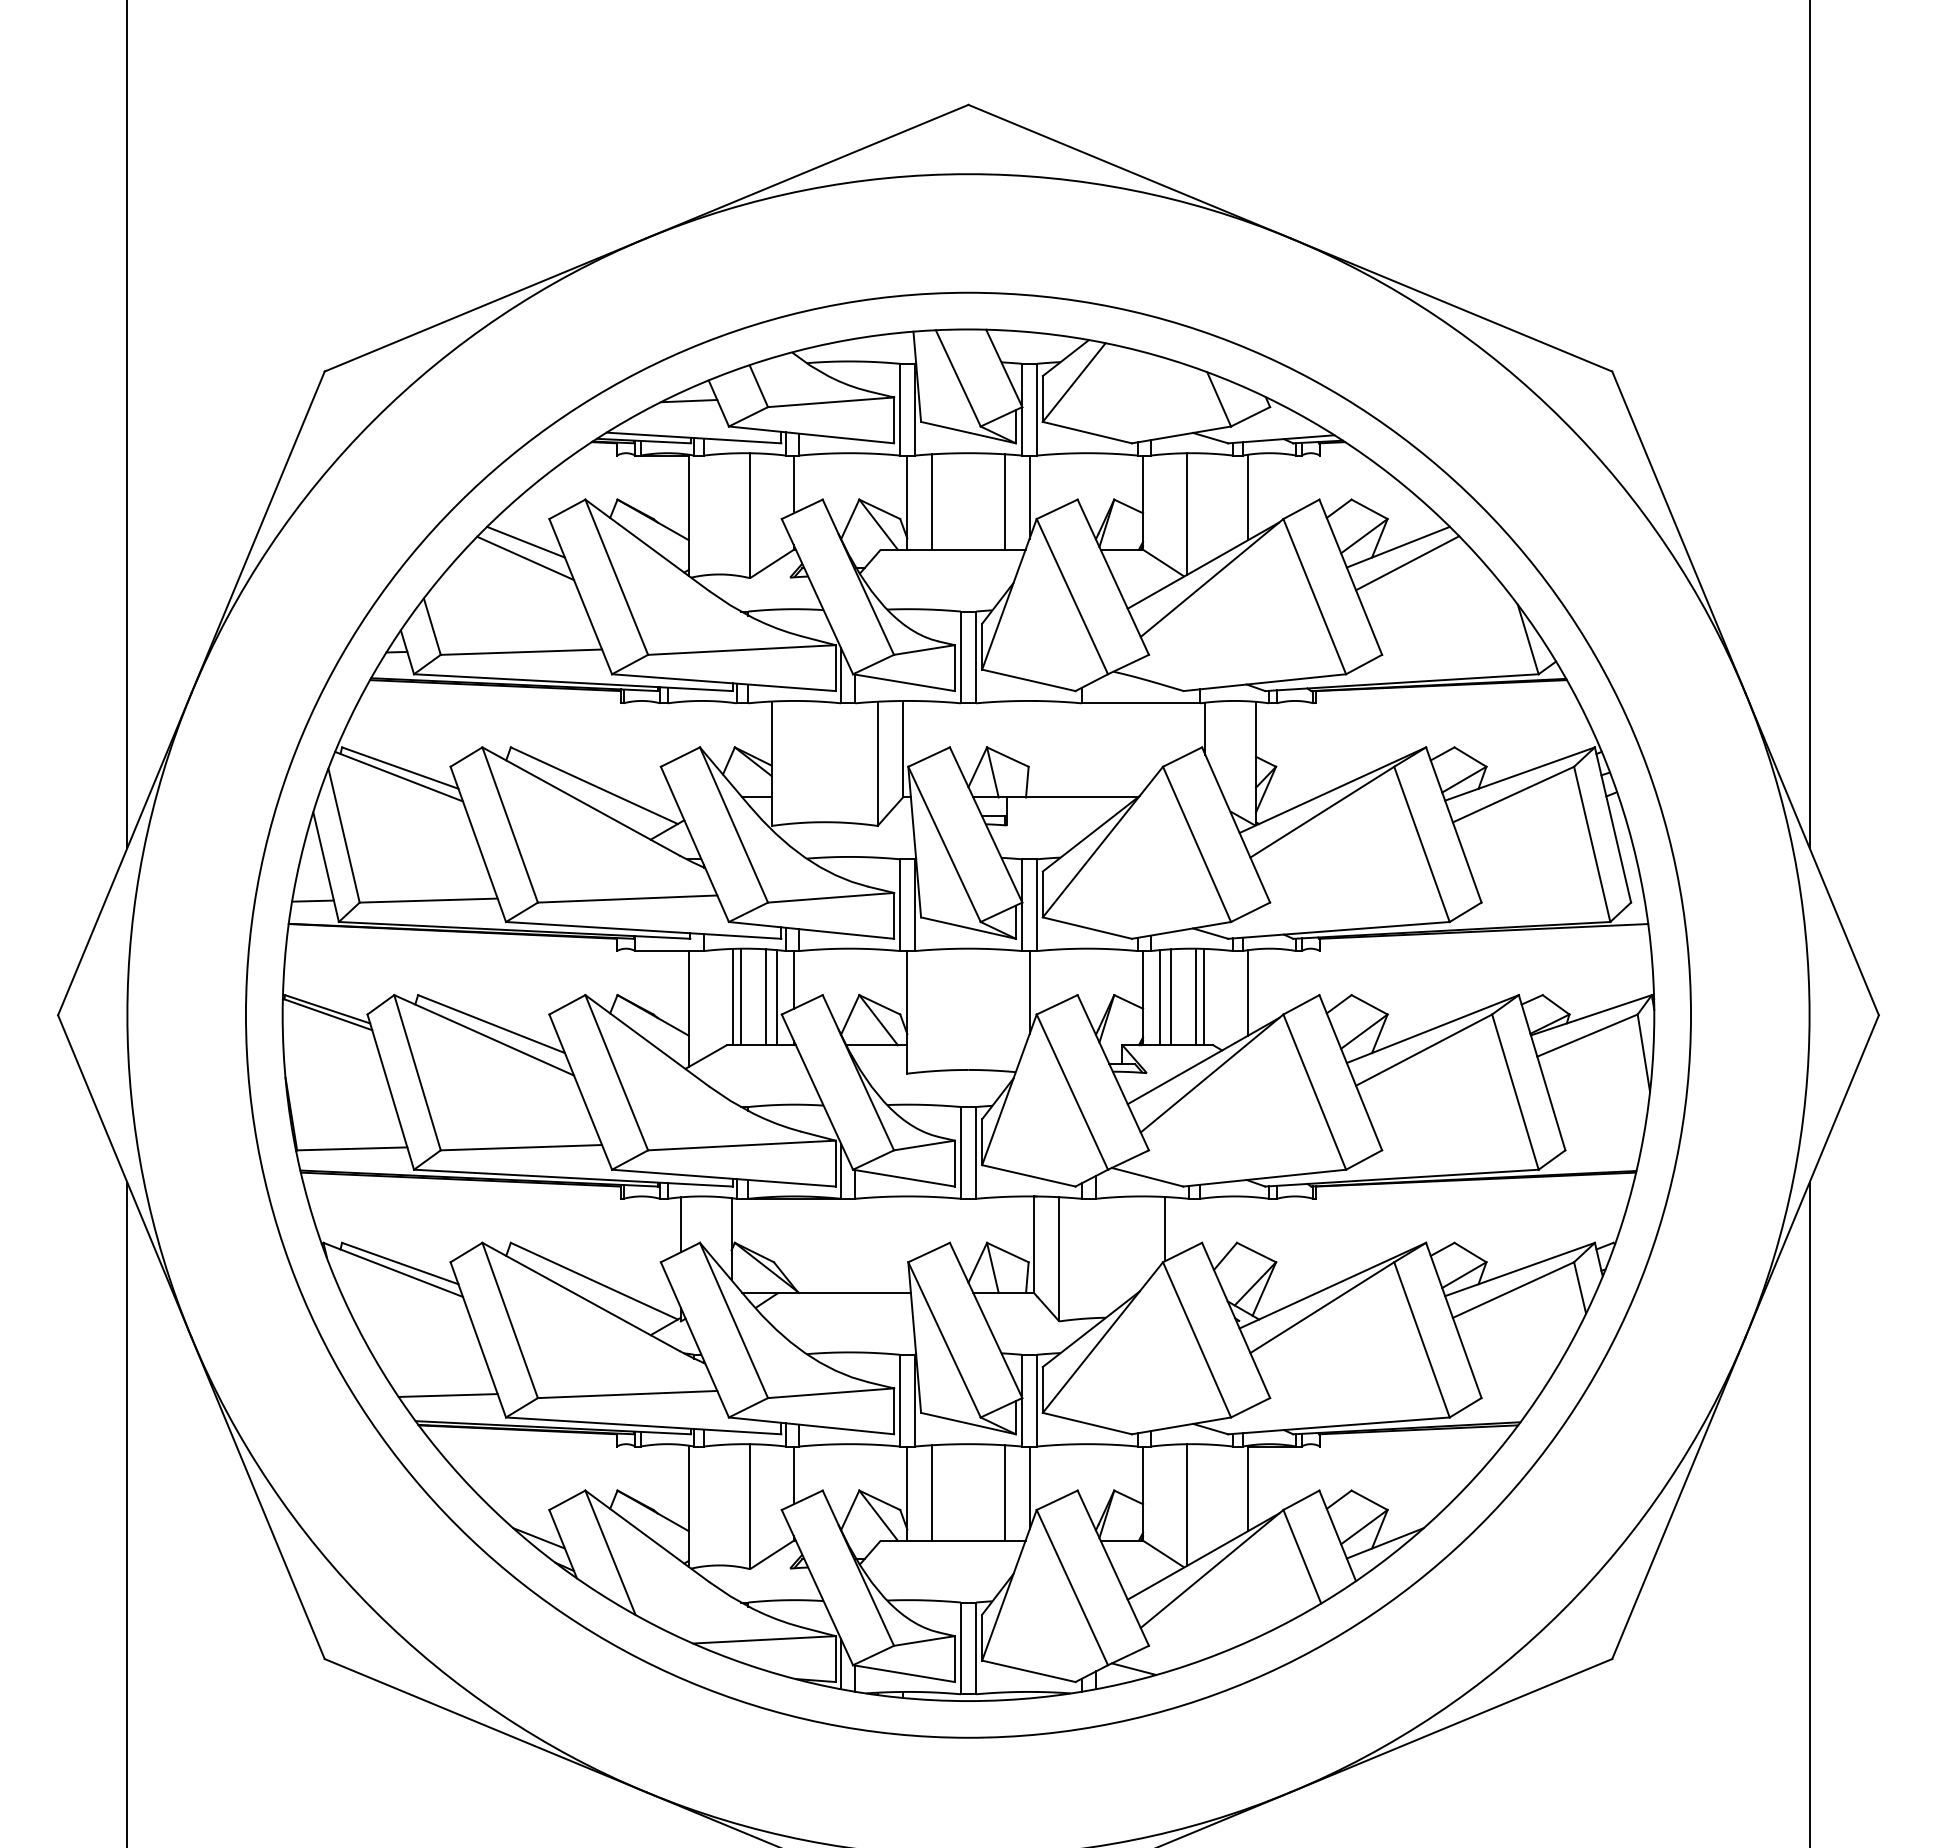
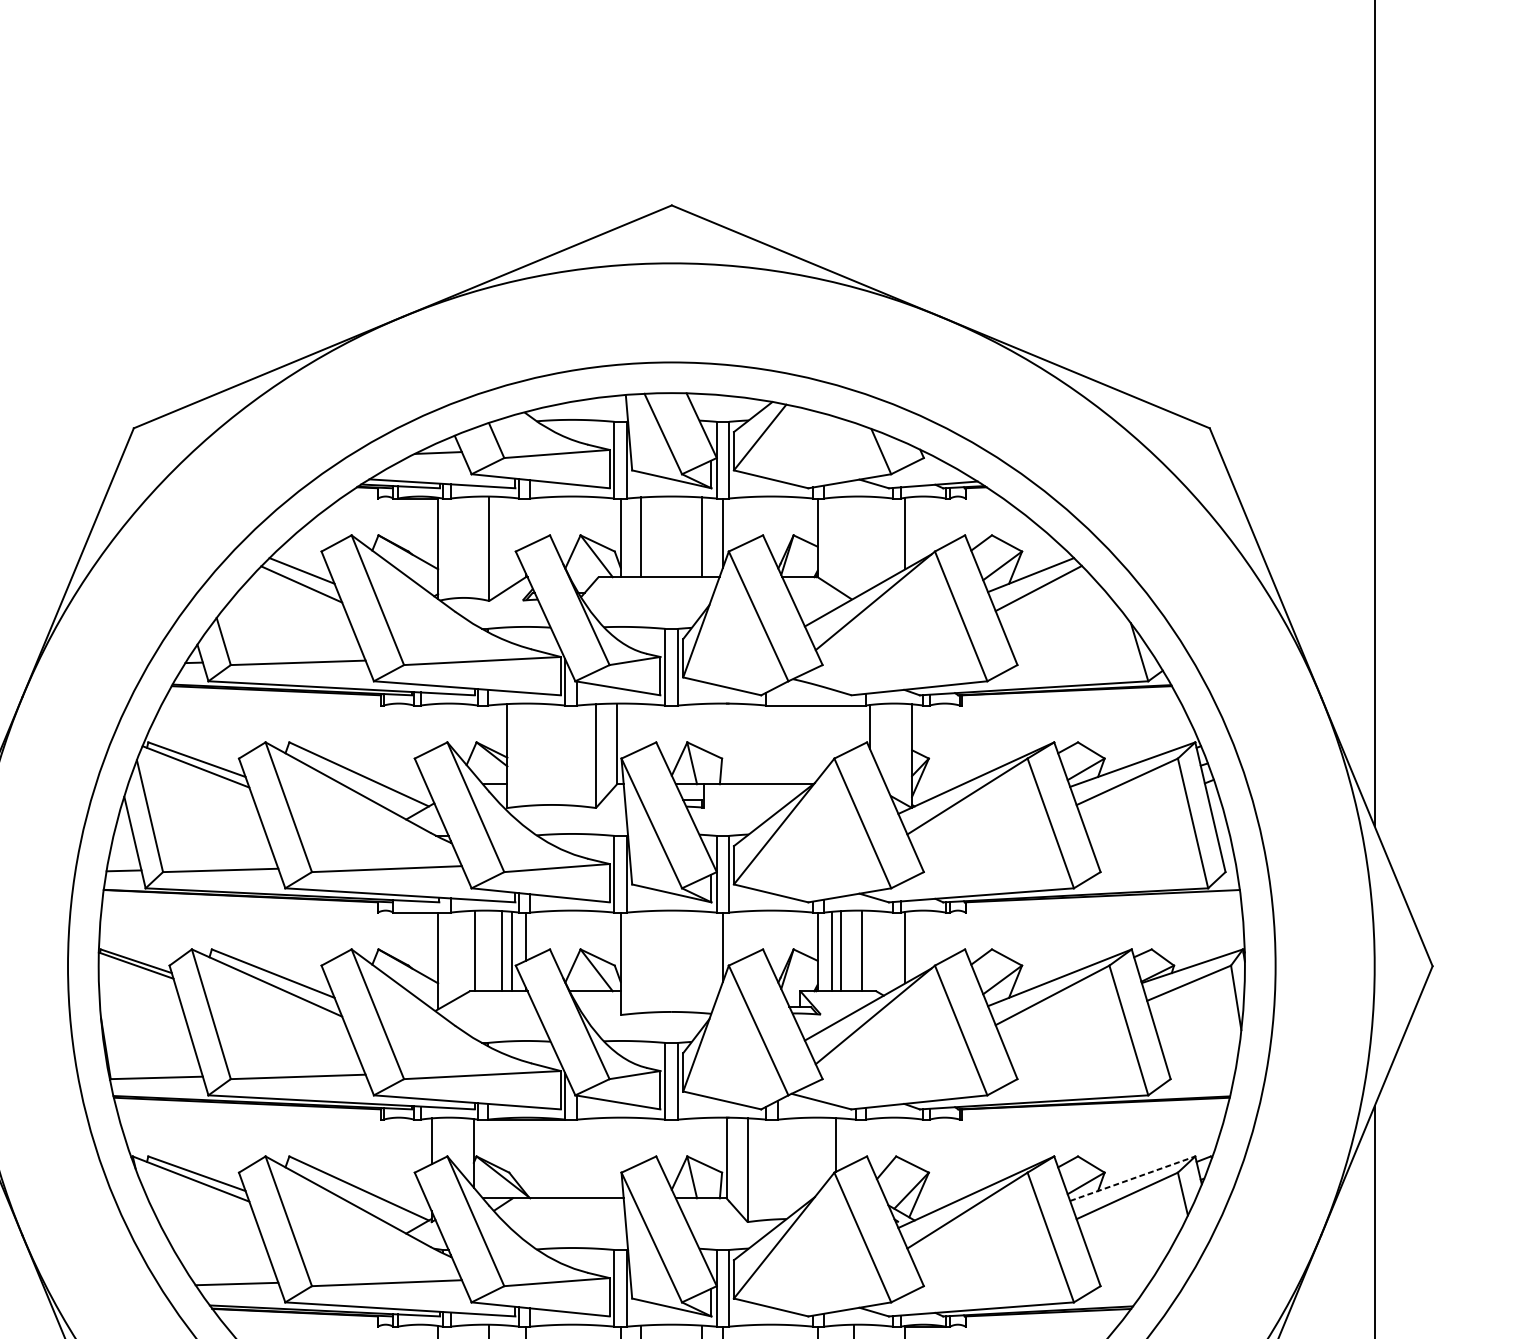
line: (793, 484) -> (525, 522), removed
line: (1186, 514) -> (854, 547), removed
line: (740, 996) -> (481, 950), removed
line: (1204, 996) -> (869, 950), removed
line: (1520, 1269) -> (1133, 1178), solid -> dashed

